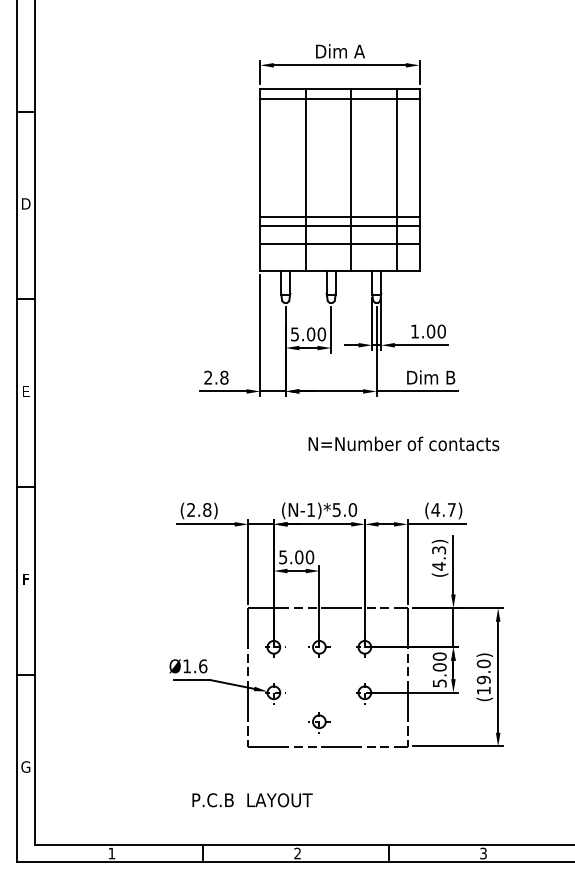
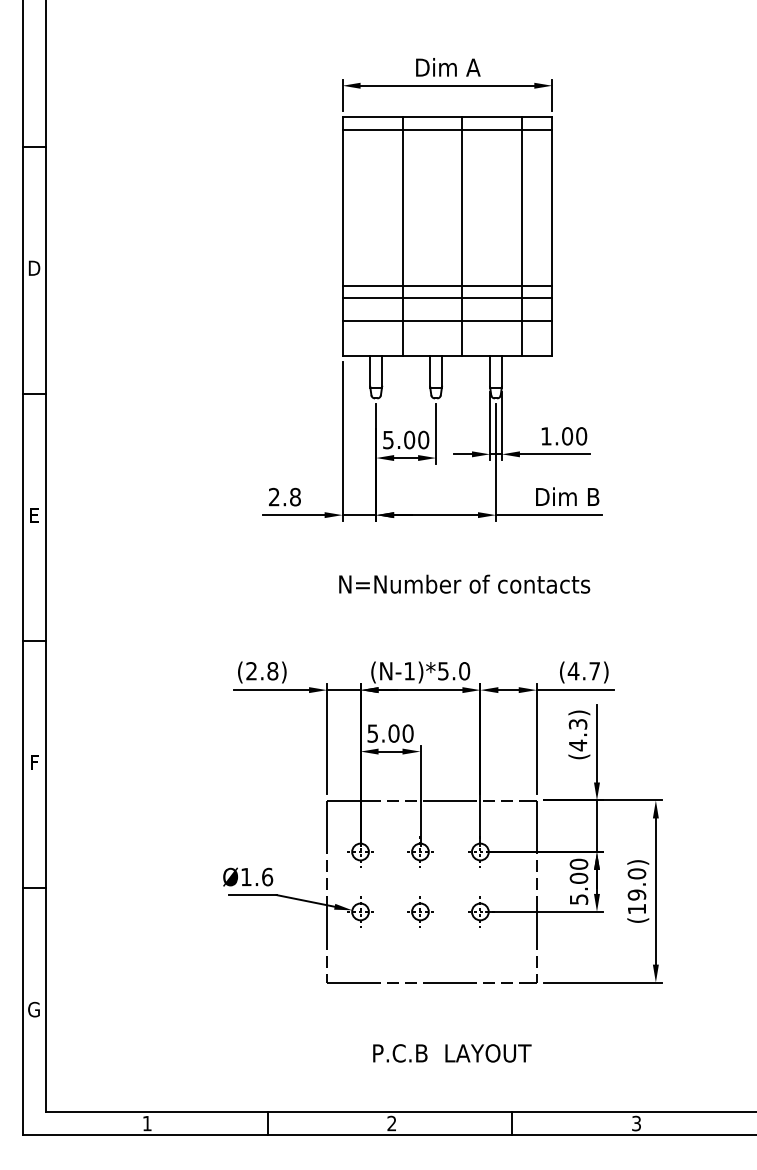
text: (403, 443) -> (464, 583), moved
part: (319, 722) -> (420, 912), moved
text: (252, 800) -> (452, 1053), moved

